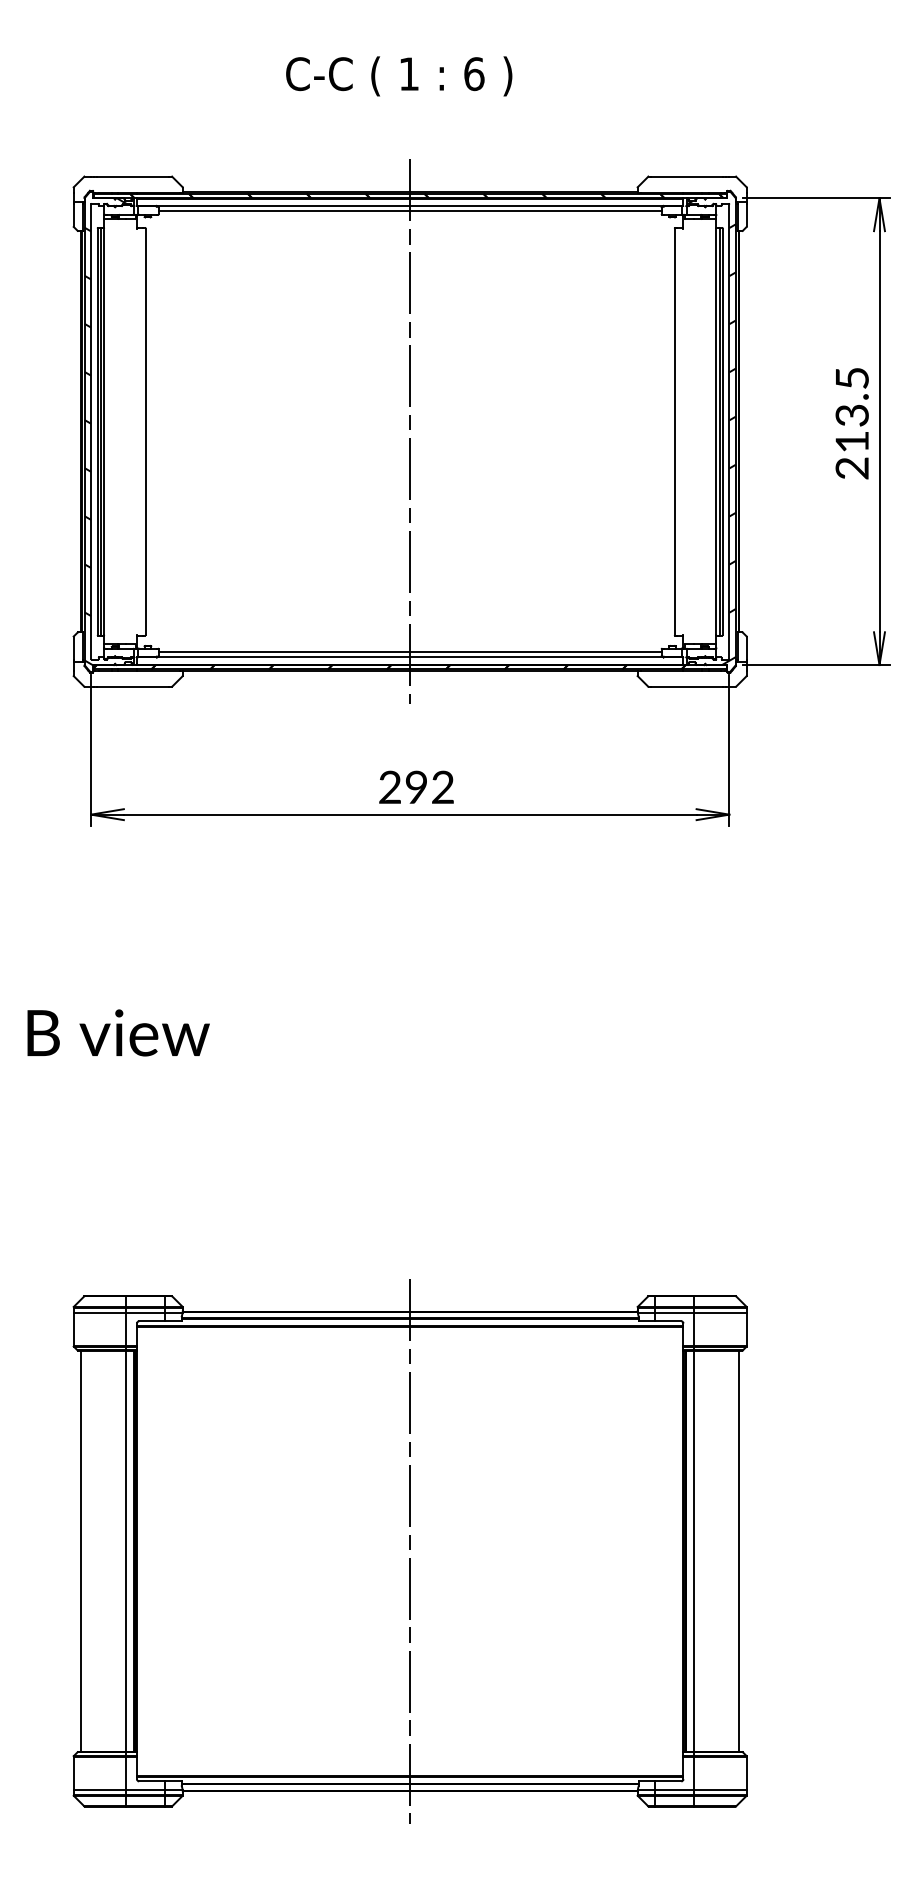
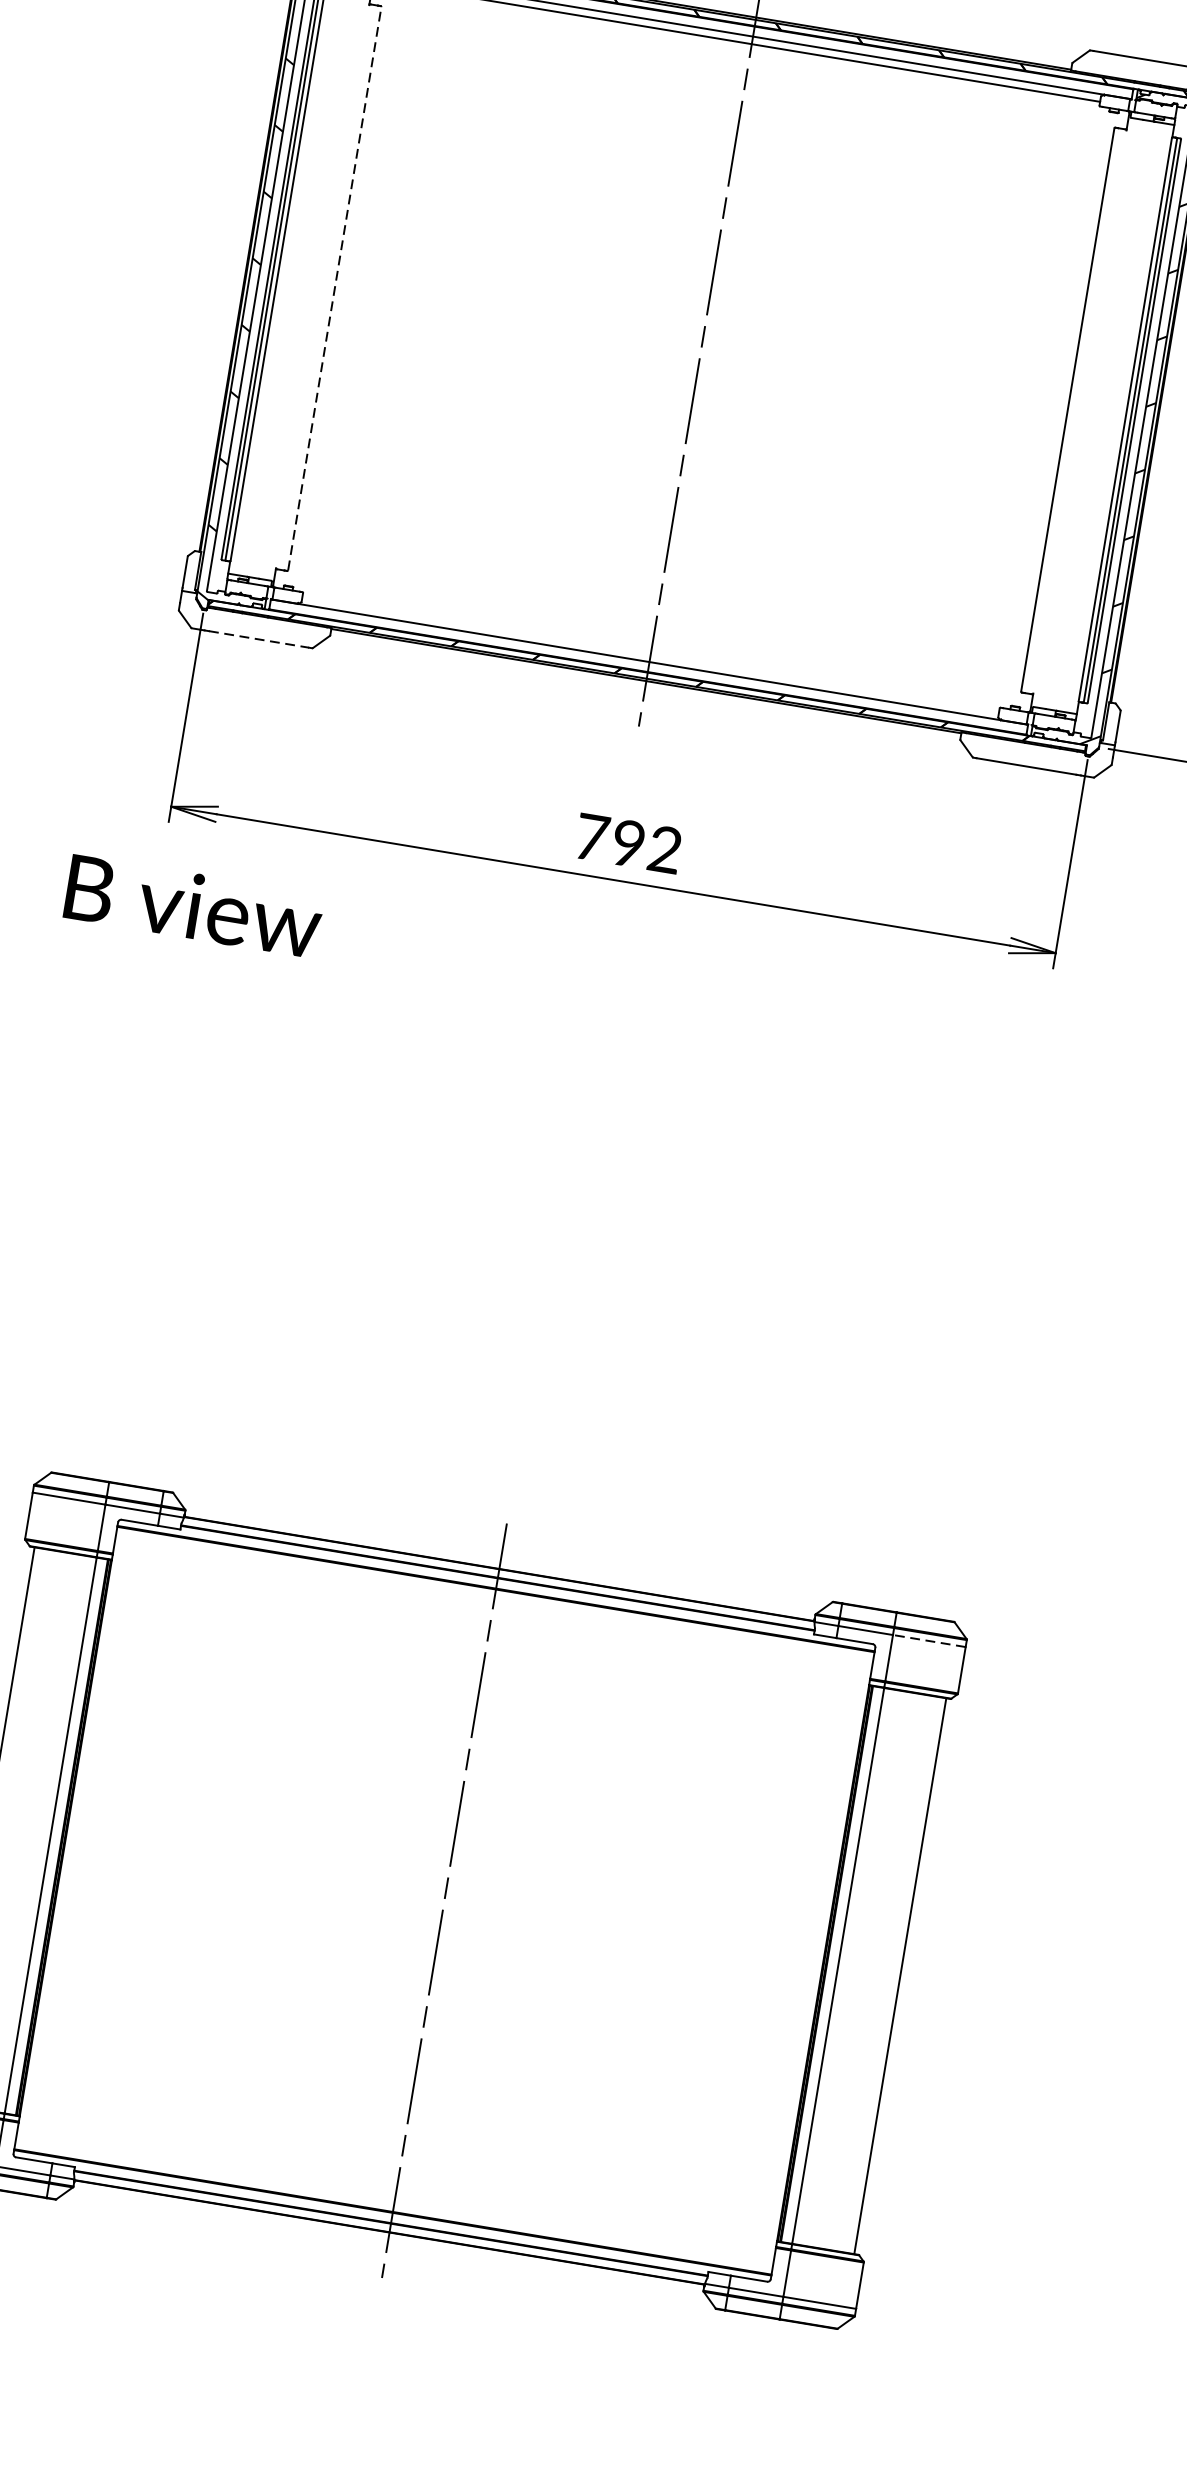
line: (145, 431) -> (334, 288), solid -> dashed
line: (409, 651) -> (649, 653), removed
line: (133, 686) -> (259, 638), solid -> dashed
text: (390, 786) -> (592, 836), 292 -> 792
text: (118, 1032) -> (193, 905), moved
line: (720, 1312) -> (929, 1640), solid -> dashed

